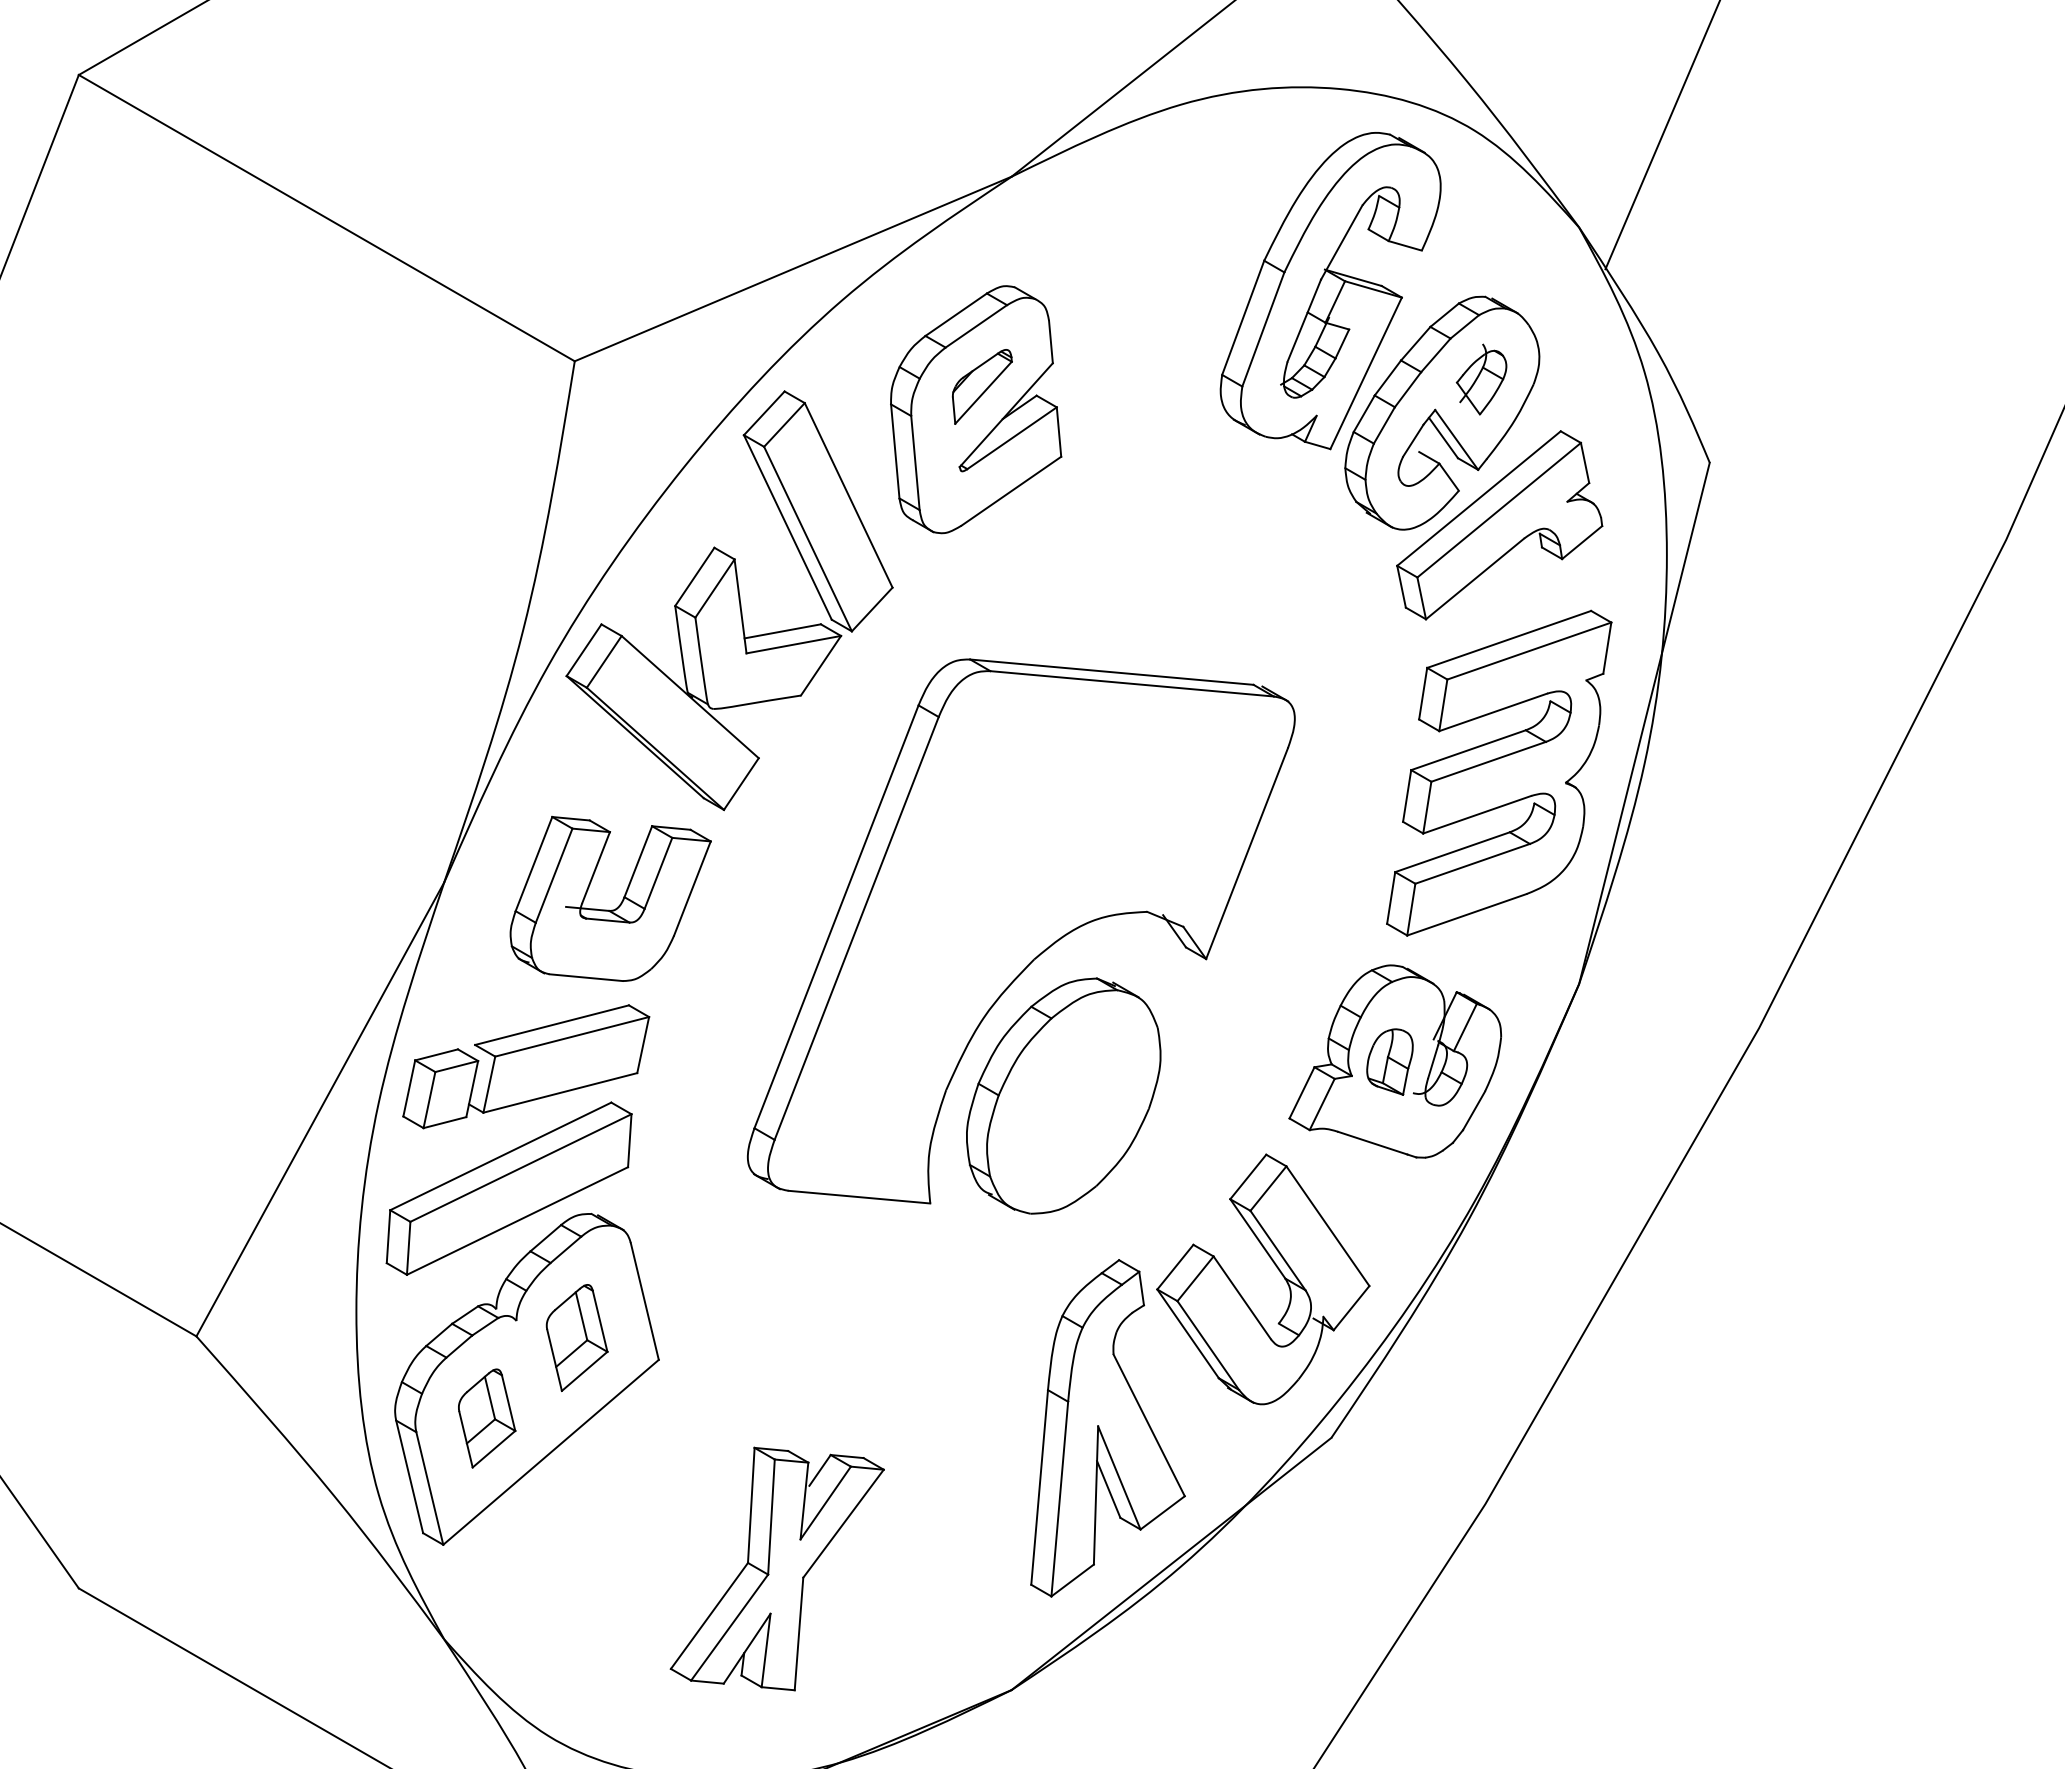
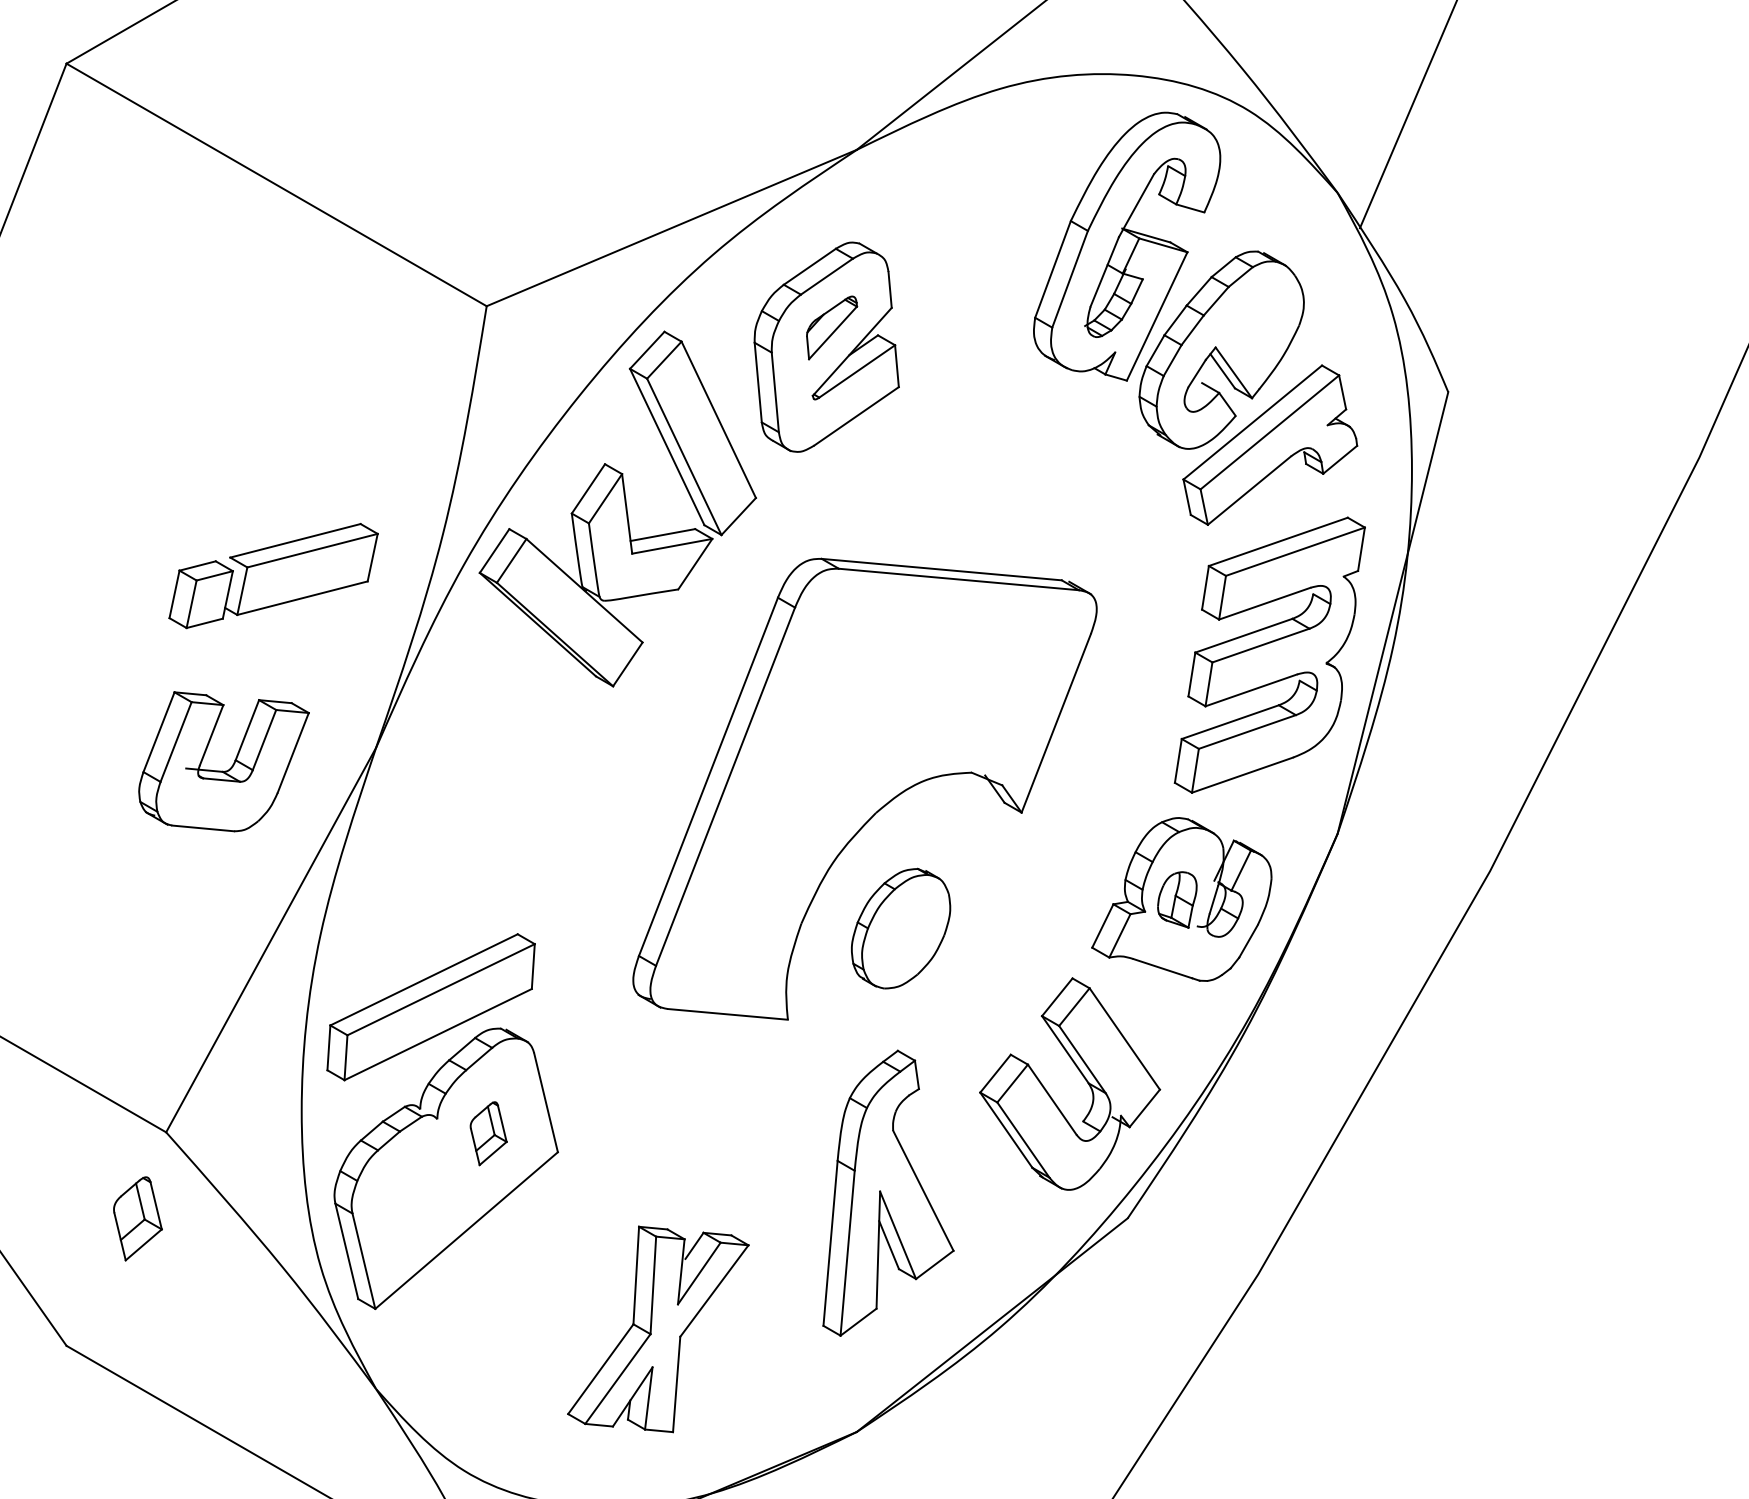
part: (1481, 379) -> (1254, 321), removed
part: (618, 905) -> (230, 767), moved
part: (526, 1066) -> (273, 575), moved
part: (1063, 1095) -> (900, 928), size x0.6
part: (576, 1337) -> (488, 1133), size x0.7
part: (487, 1418) -> (138, 1218), moved
part: (1107, 1428) -> (888, 1193), moved

